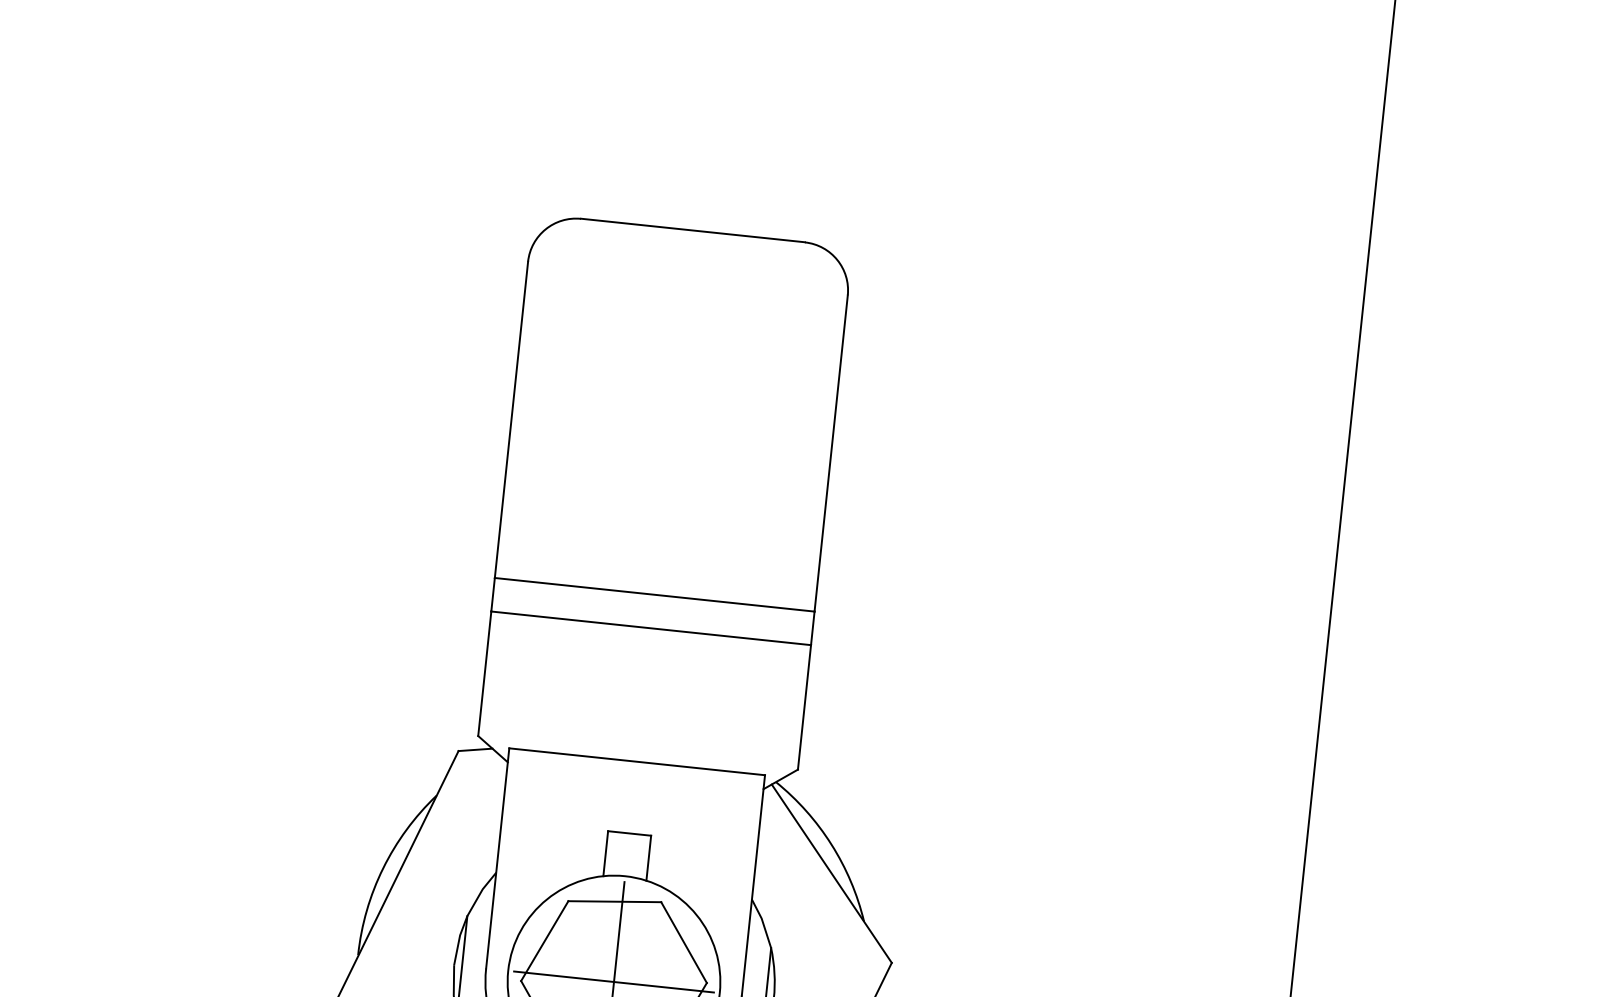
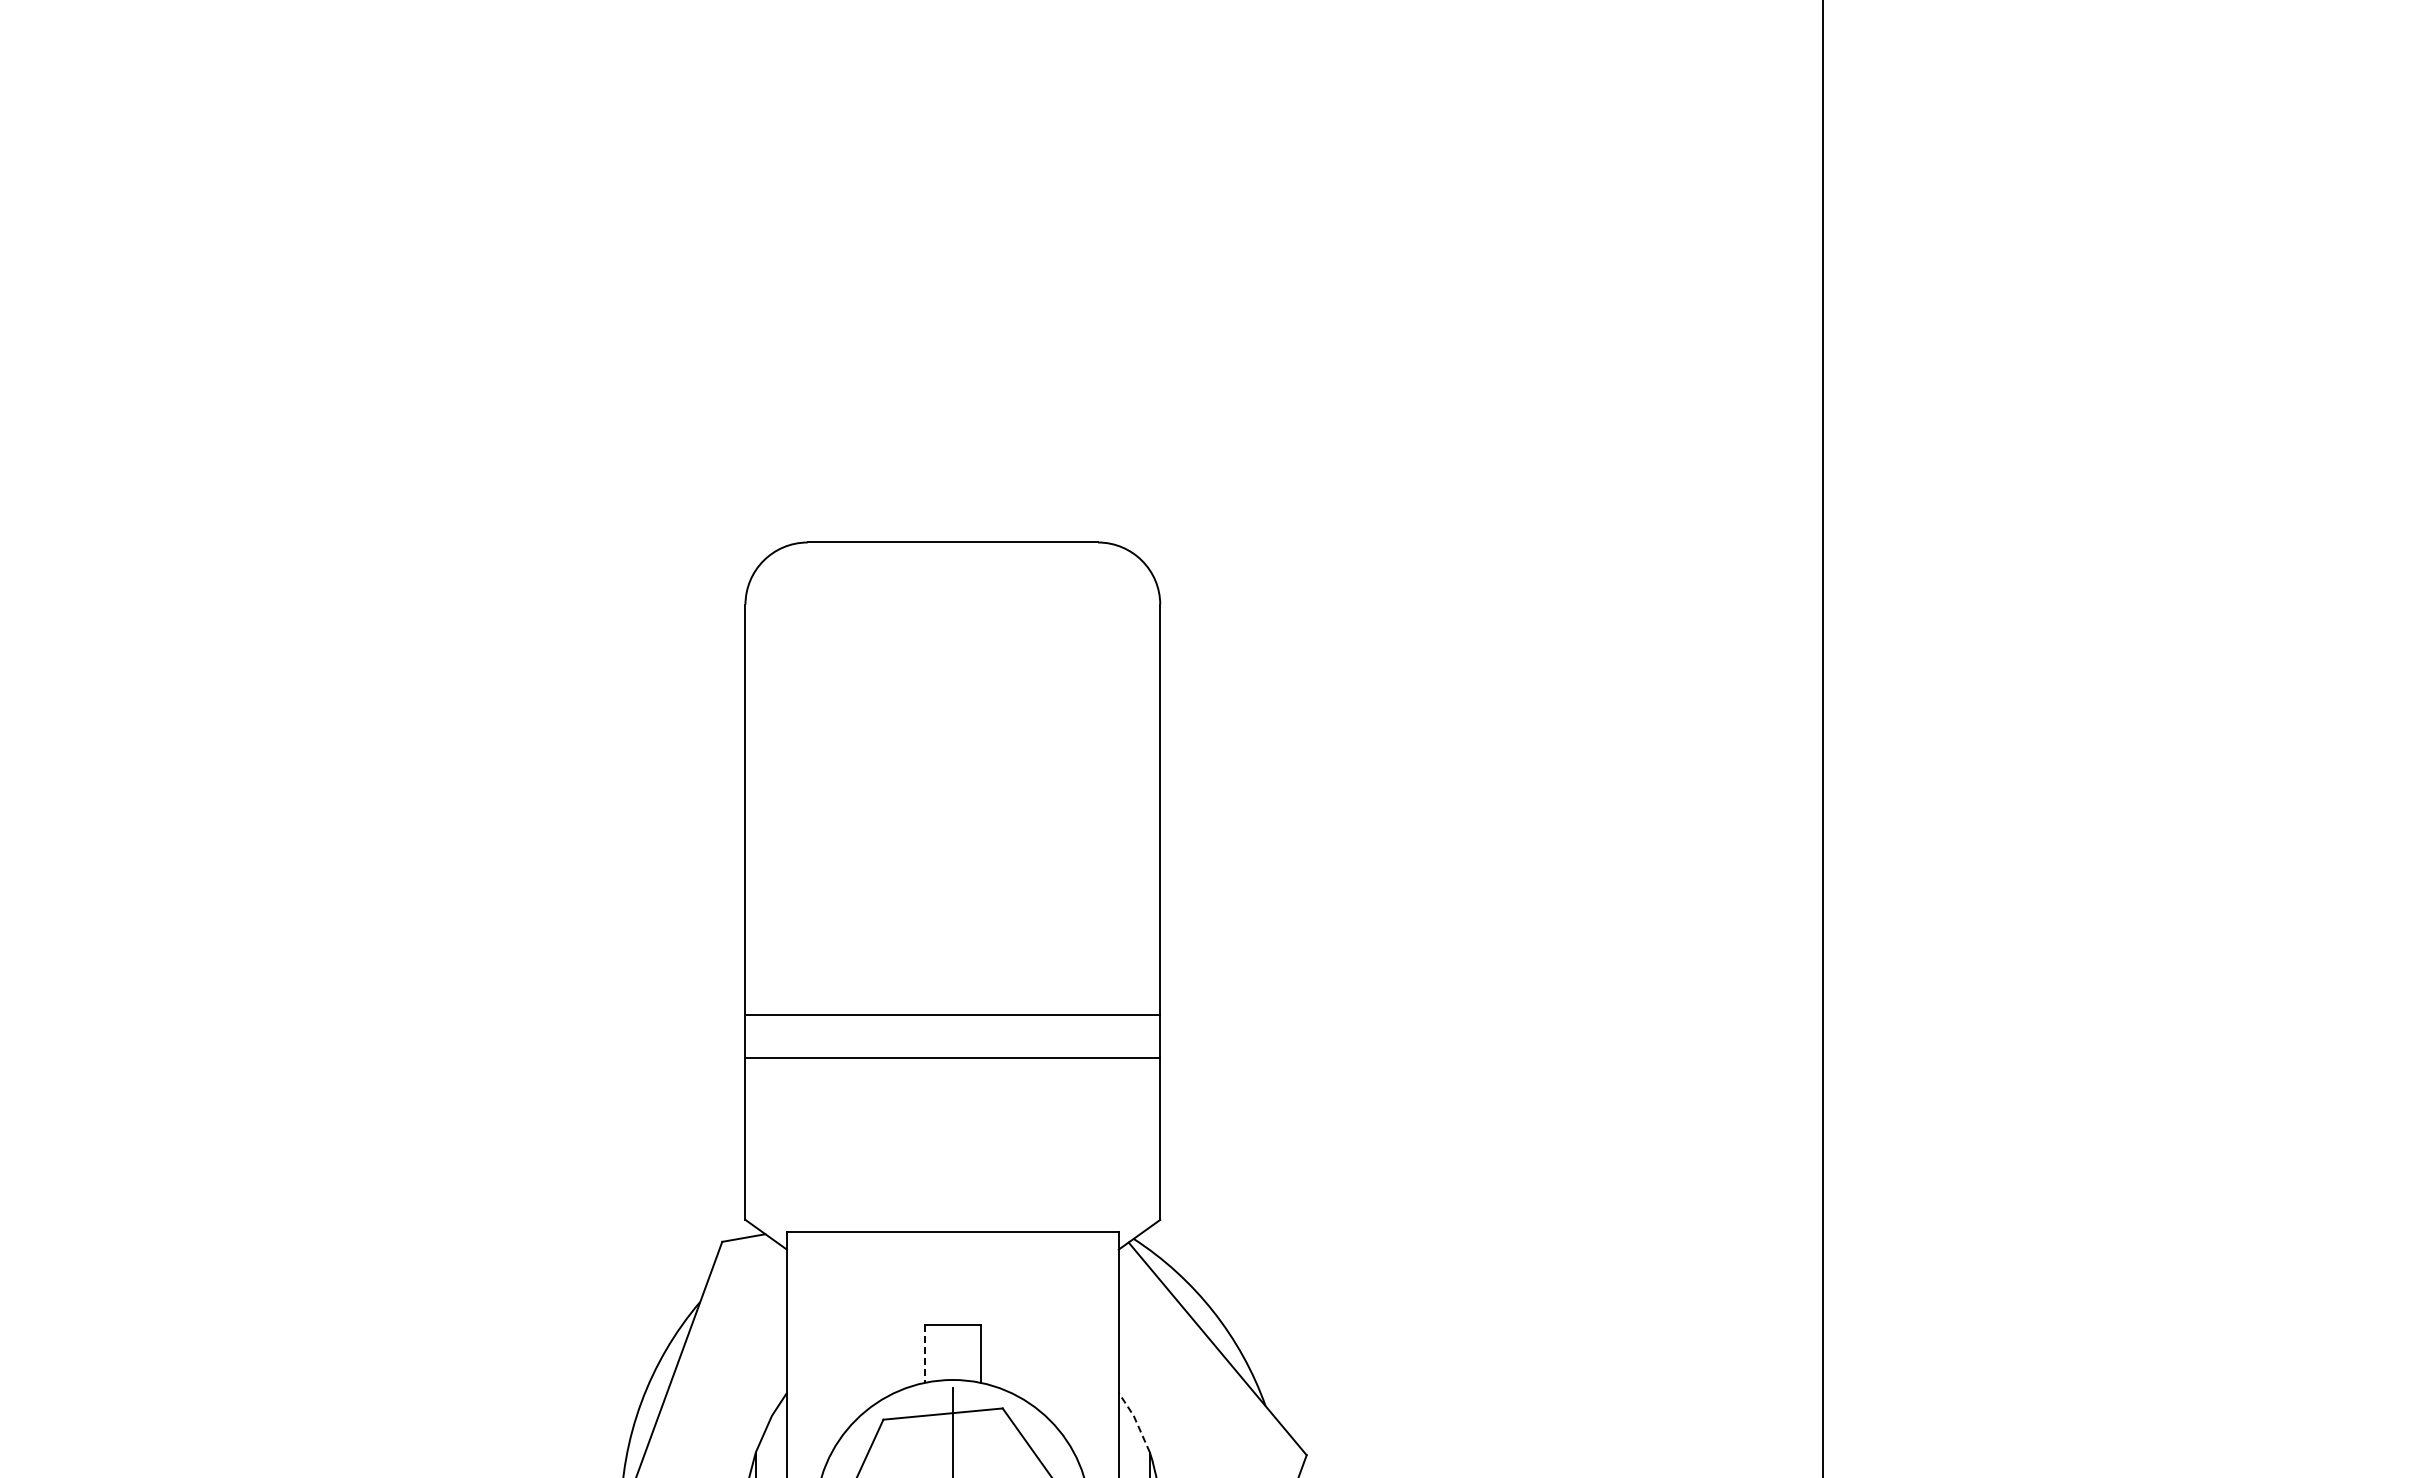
line: (605, 854) -> (924, 1354), solid -> dashed
line: (763, 923) -> (1136, 1421), solid -> dashed

